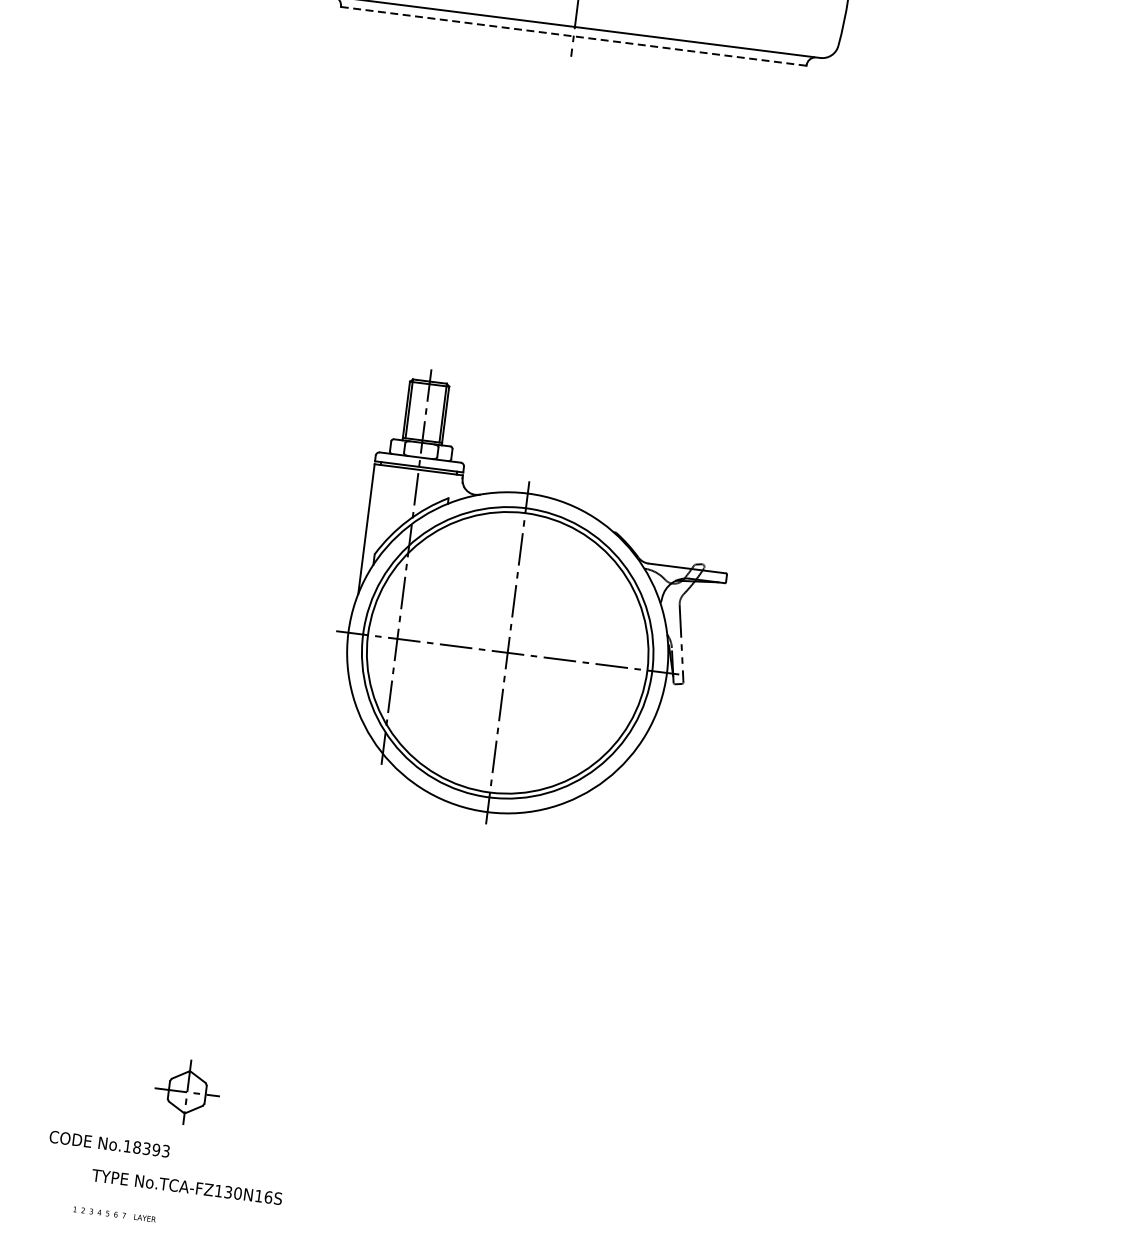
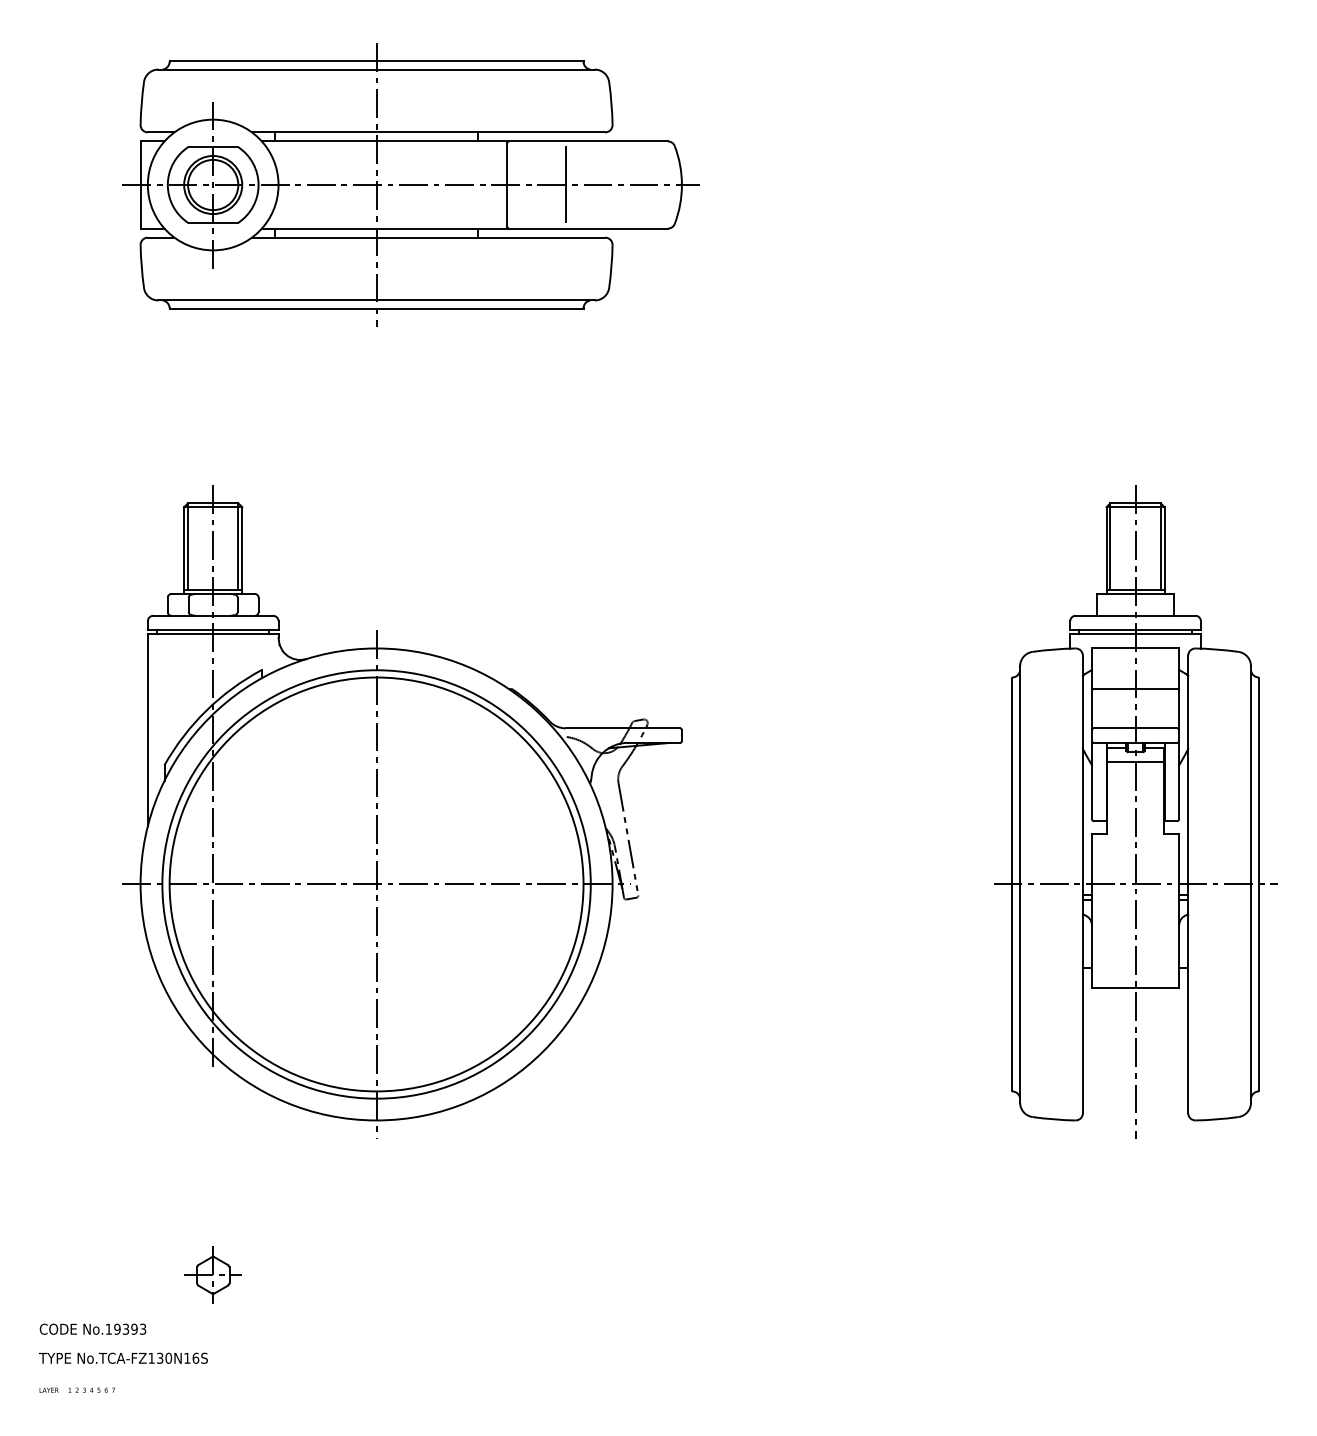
line: (573, 35) -> (376, 308), dashed -> solid
part: (531, 605) -> (402, 811), size x1.67
part: (186, 1091) -> (212, 1274), moved
text: (137, 1146) -> (117, 1328), No.18393 -> No.19393
text: (187, 1186) -> (123, 1357), moved
text: (144, 1217) -> (48, 1389), moved

